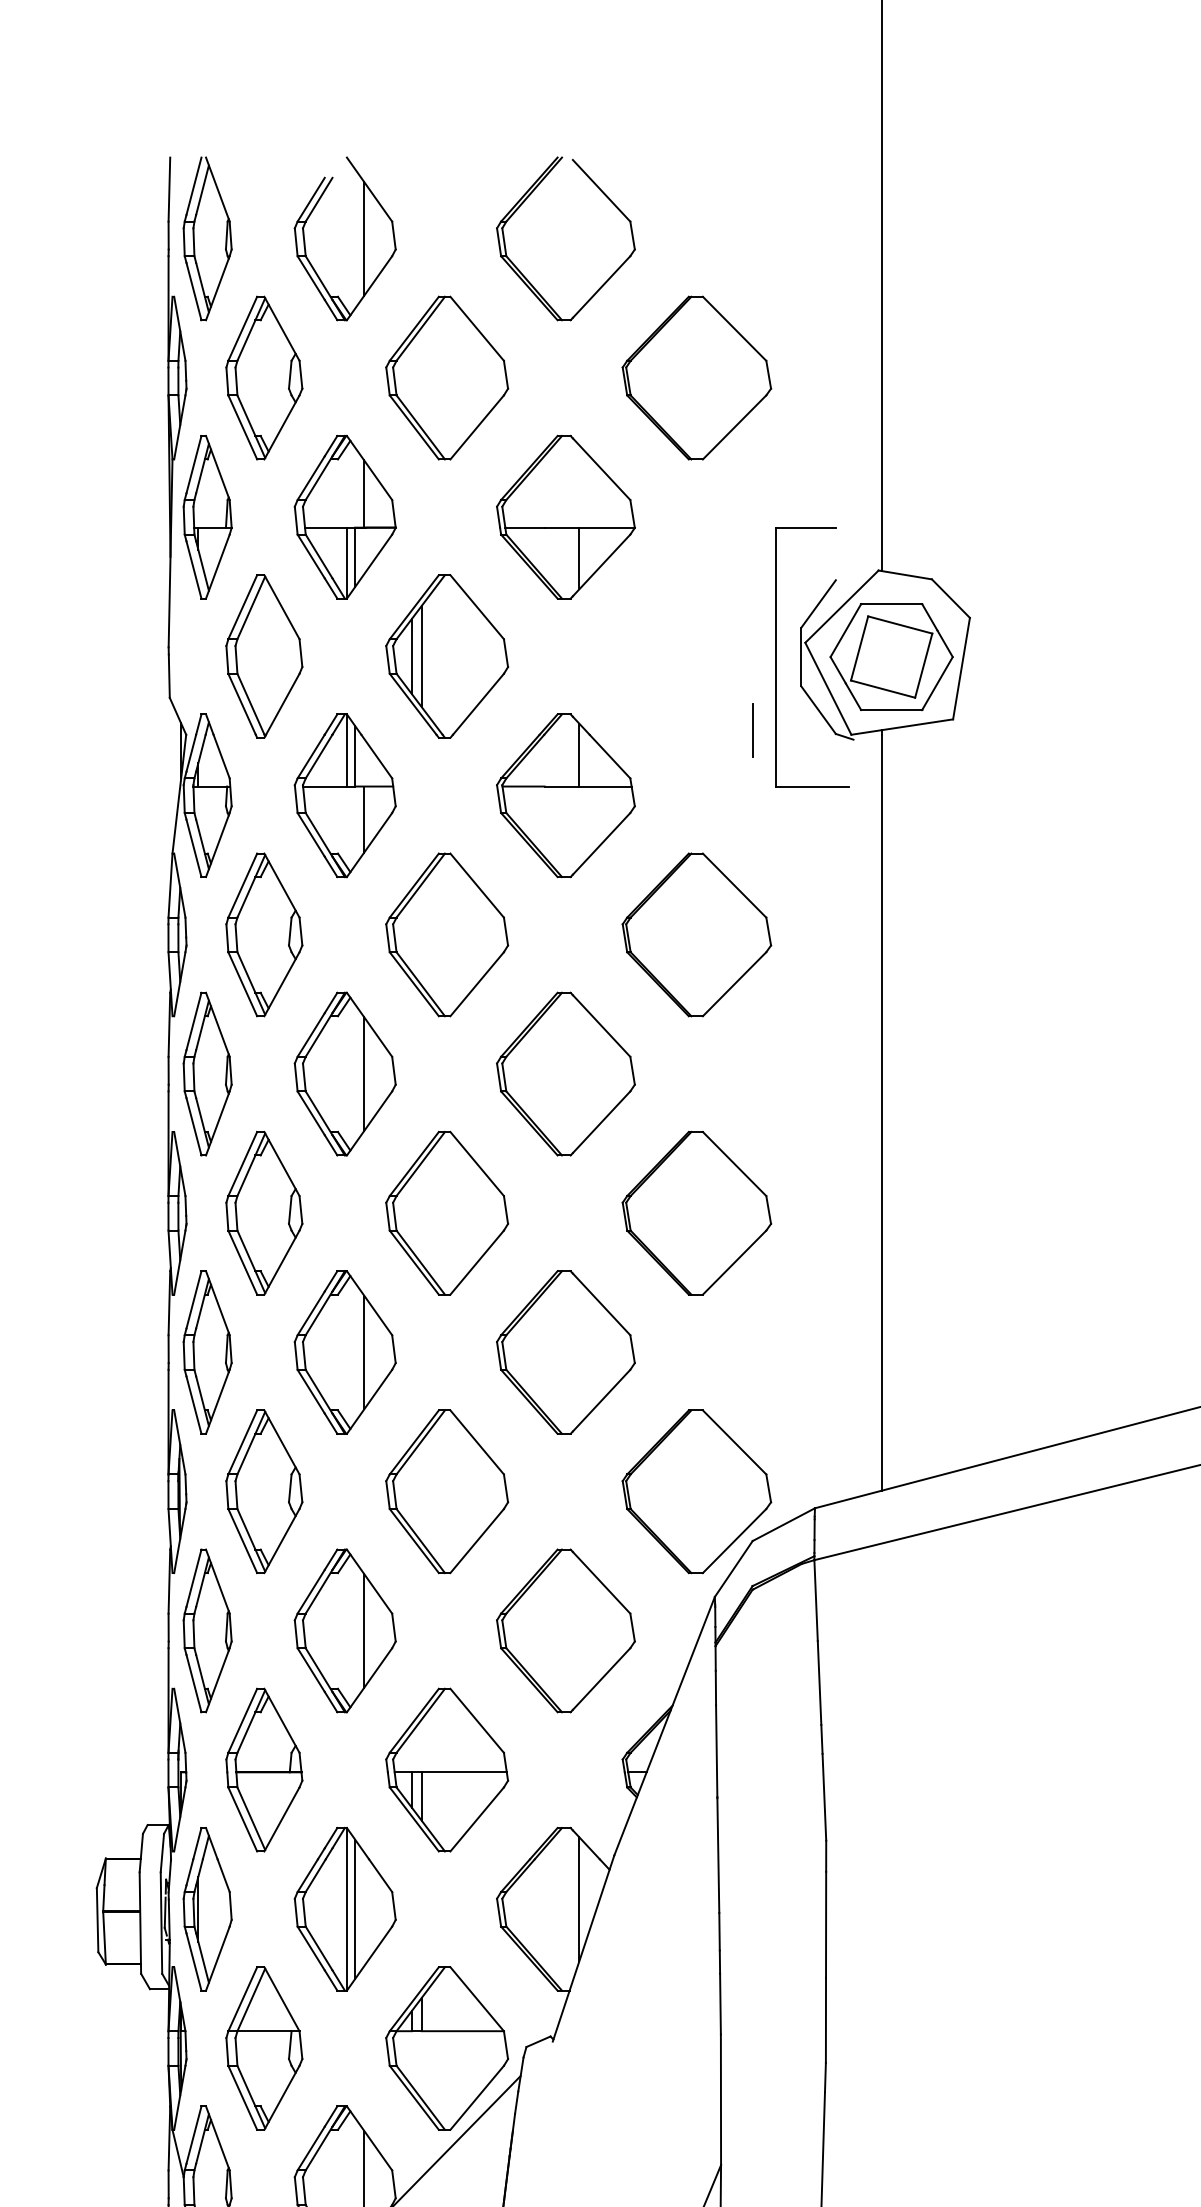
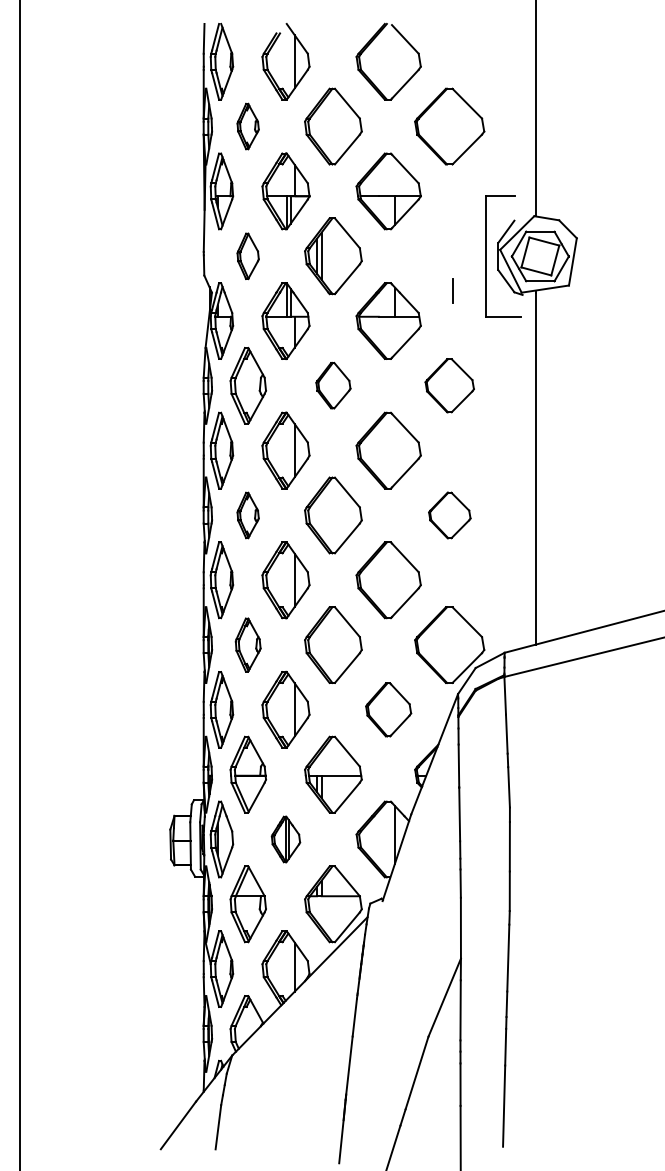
part: (262, 377) -> (247, 126), size x0.6
part: (262, 657) -> (247, 256), size x0.6
line: (752, 730) -> (452, 290), moved
part: (447, 934) -> (333, 385), size x0.6
part: (696, 934) -> (449, 385), size x0.7
part: (262, 1213) -> (247, 515), size x0.6
part: (696, 1213) -> (449, 515), size x0.6
part: (262, 1490) -> (247, 644), size x0.7
part: (565, 1630) -> (388, 709), size x0.7
part: (344, 1909) -> (285, 839), size x0.6

